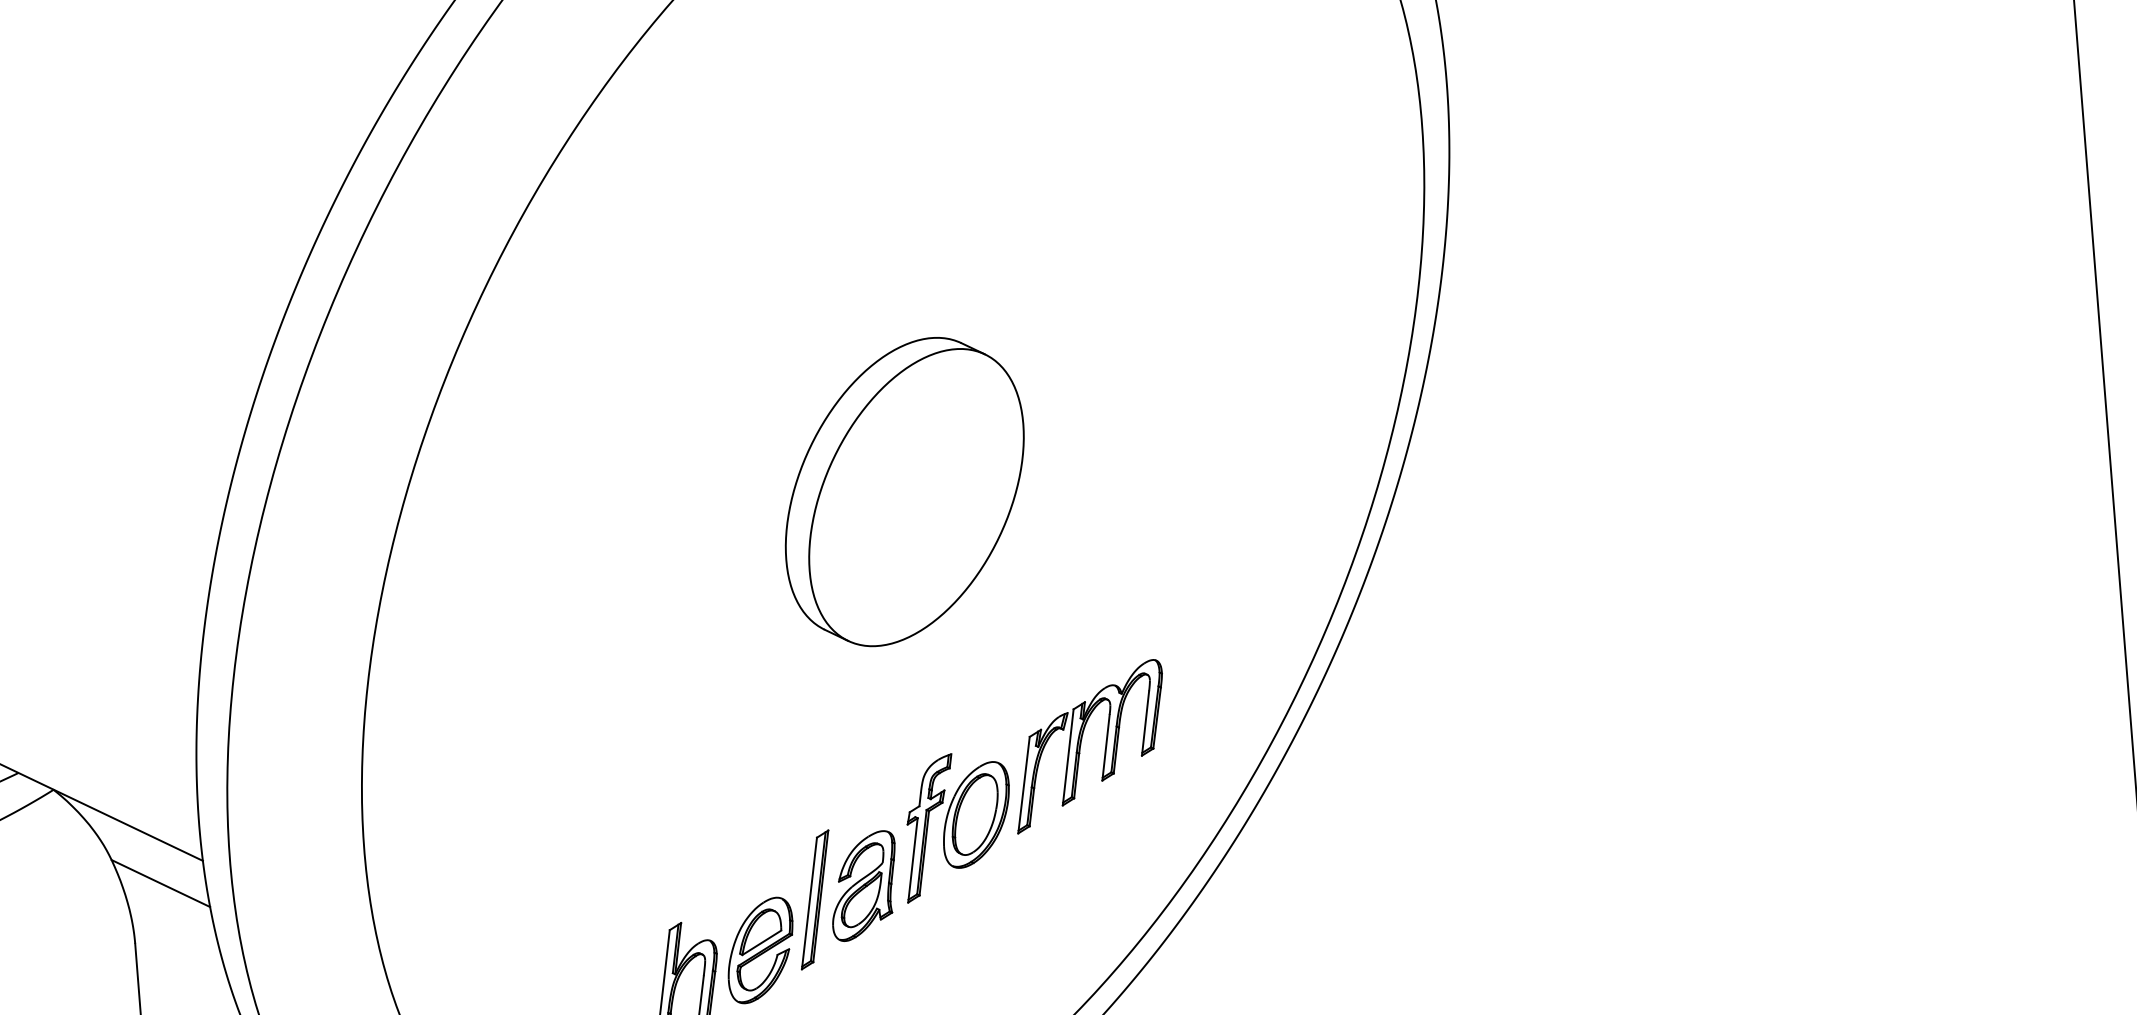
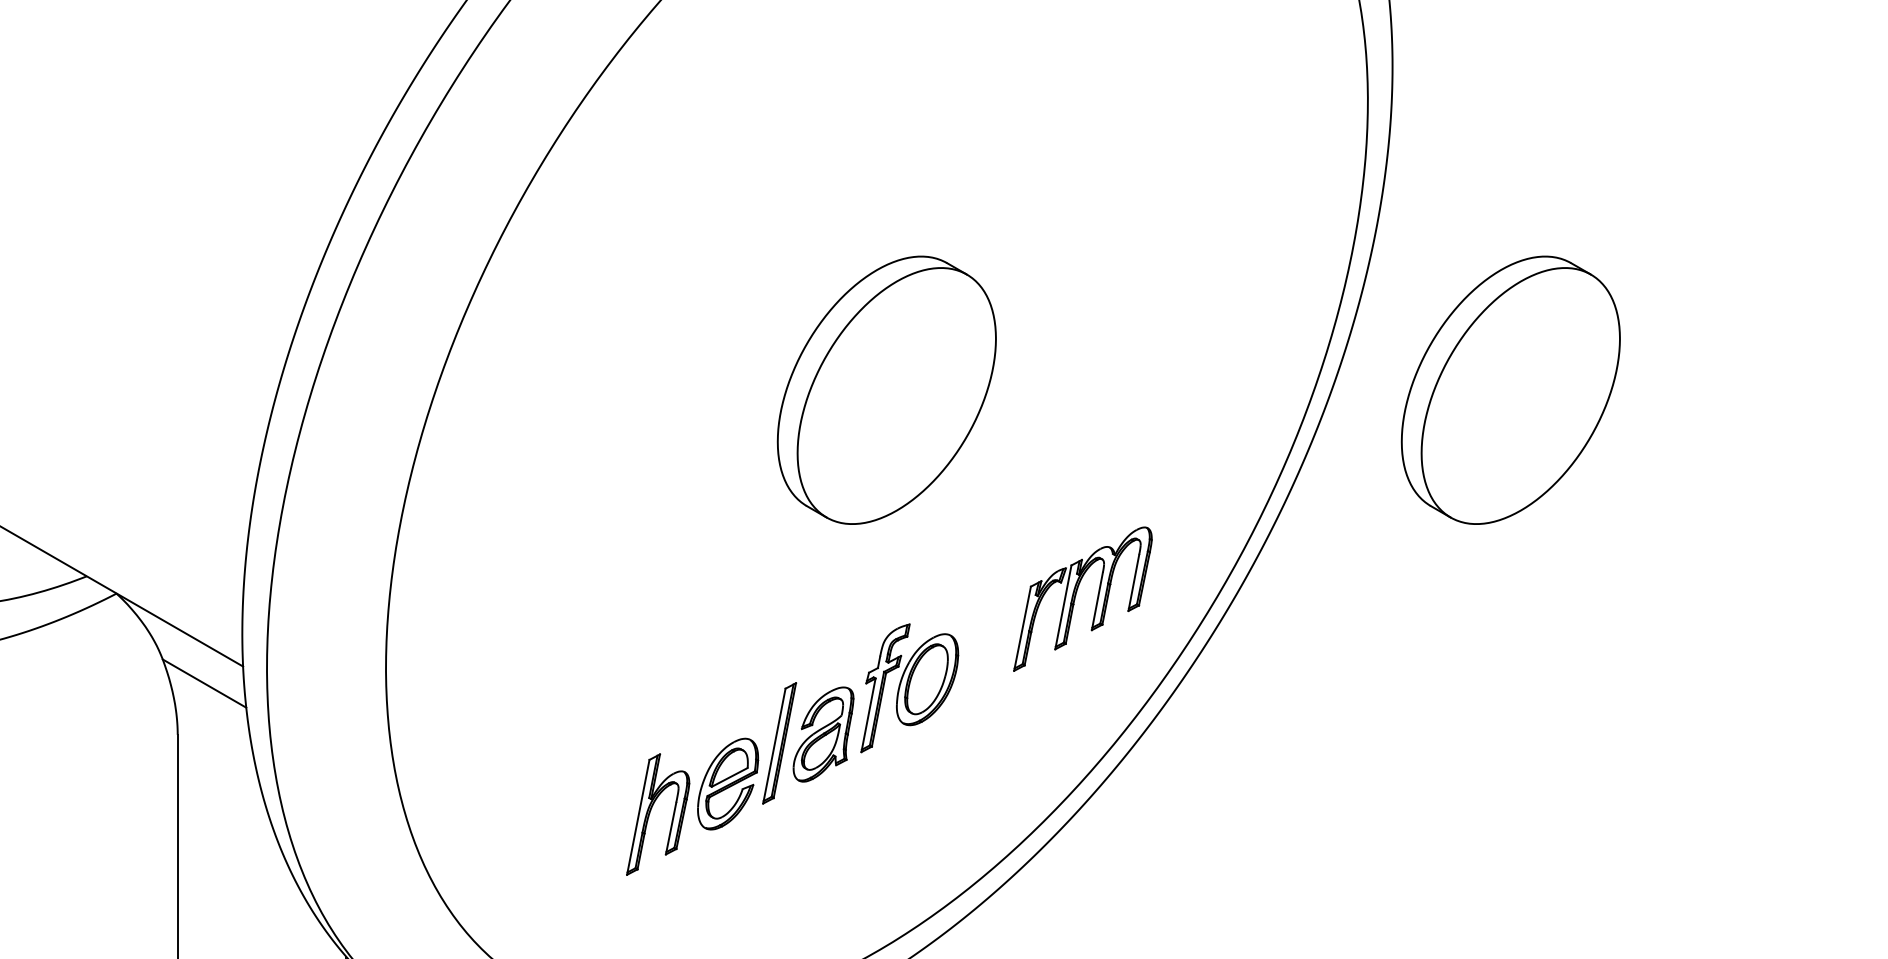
part: (1608, 435) -> (1510, 389), added
part: (1081, 742) -> (1076, 595), moved

